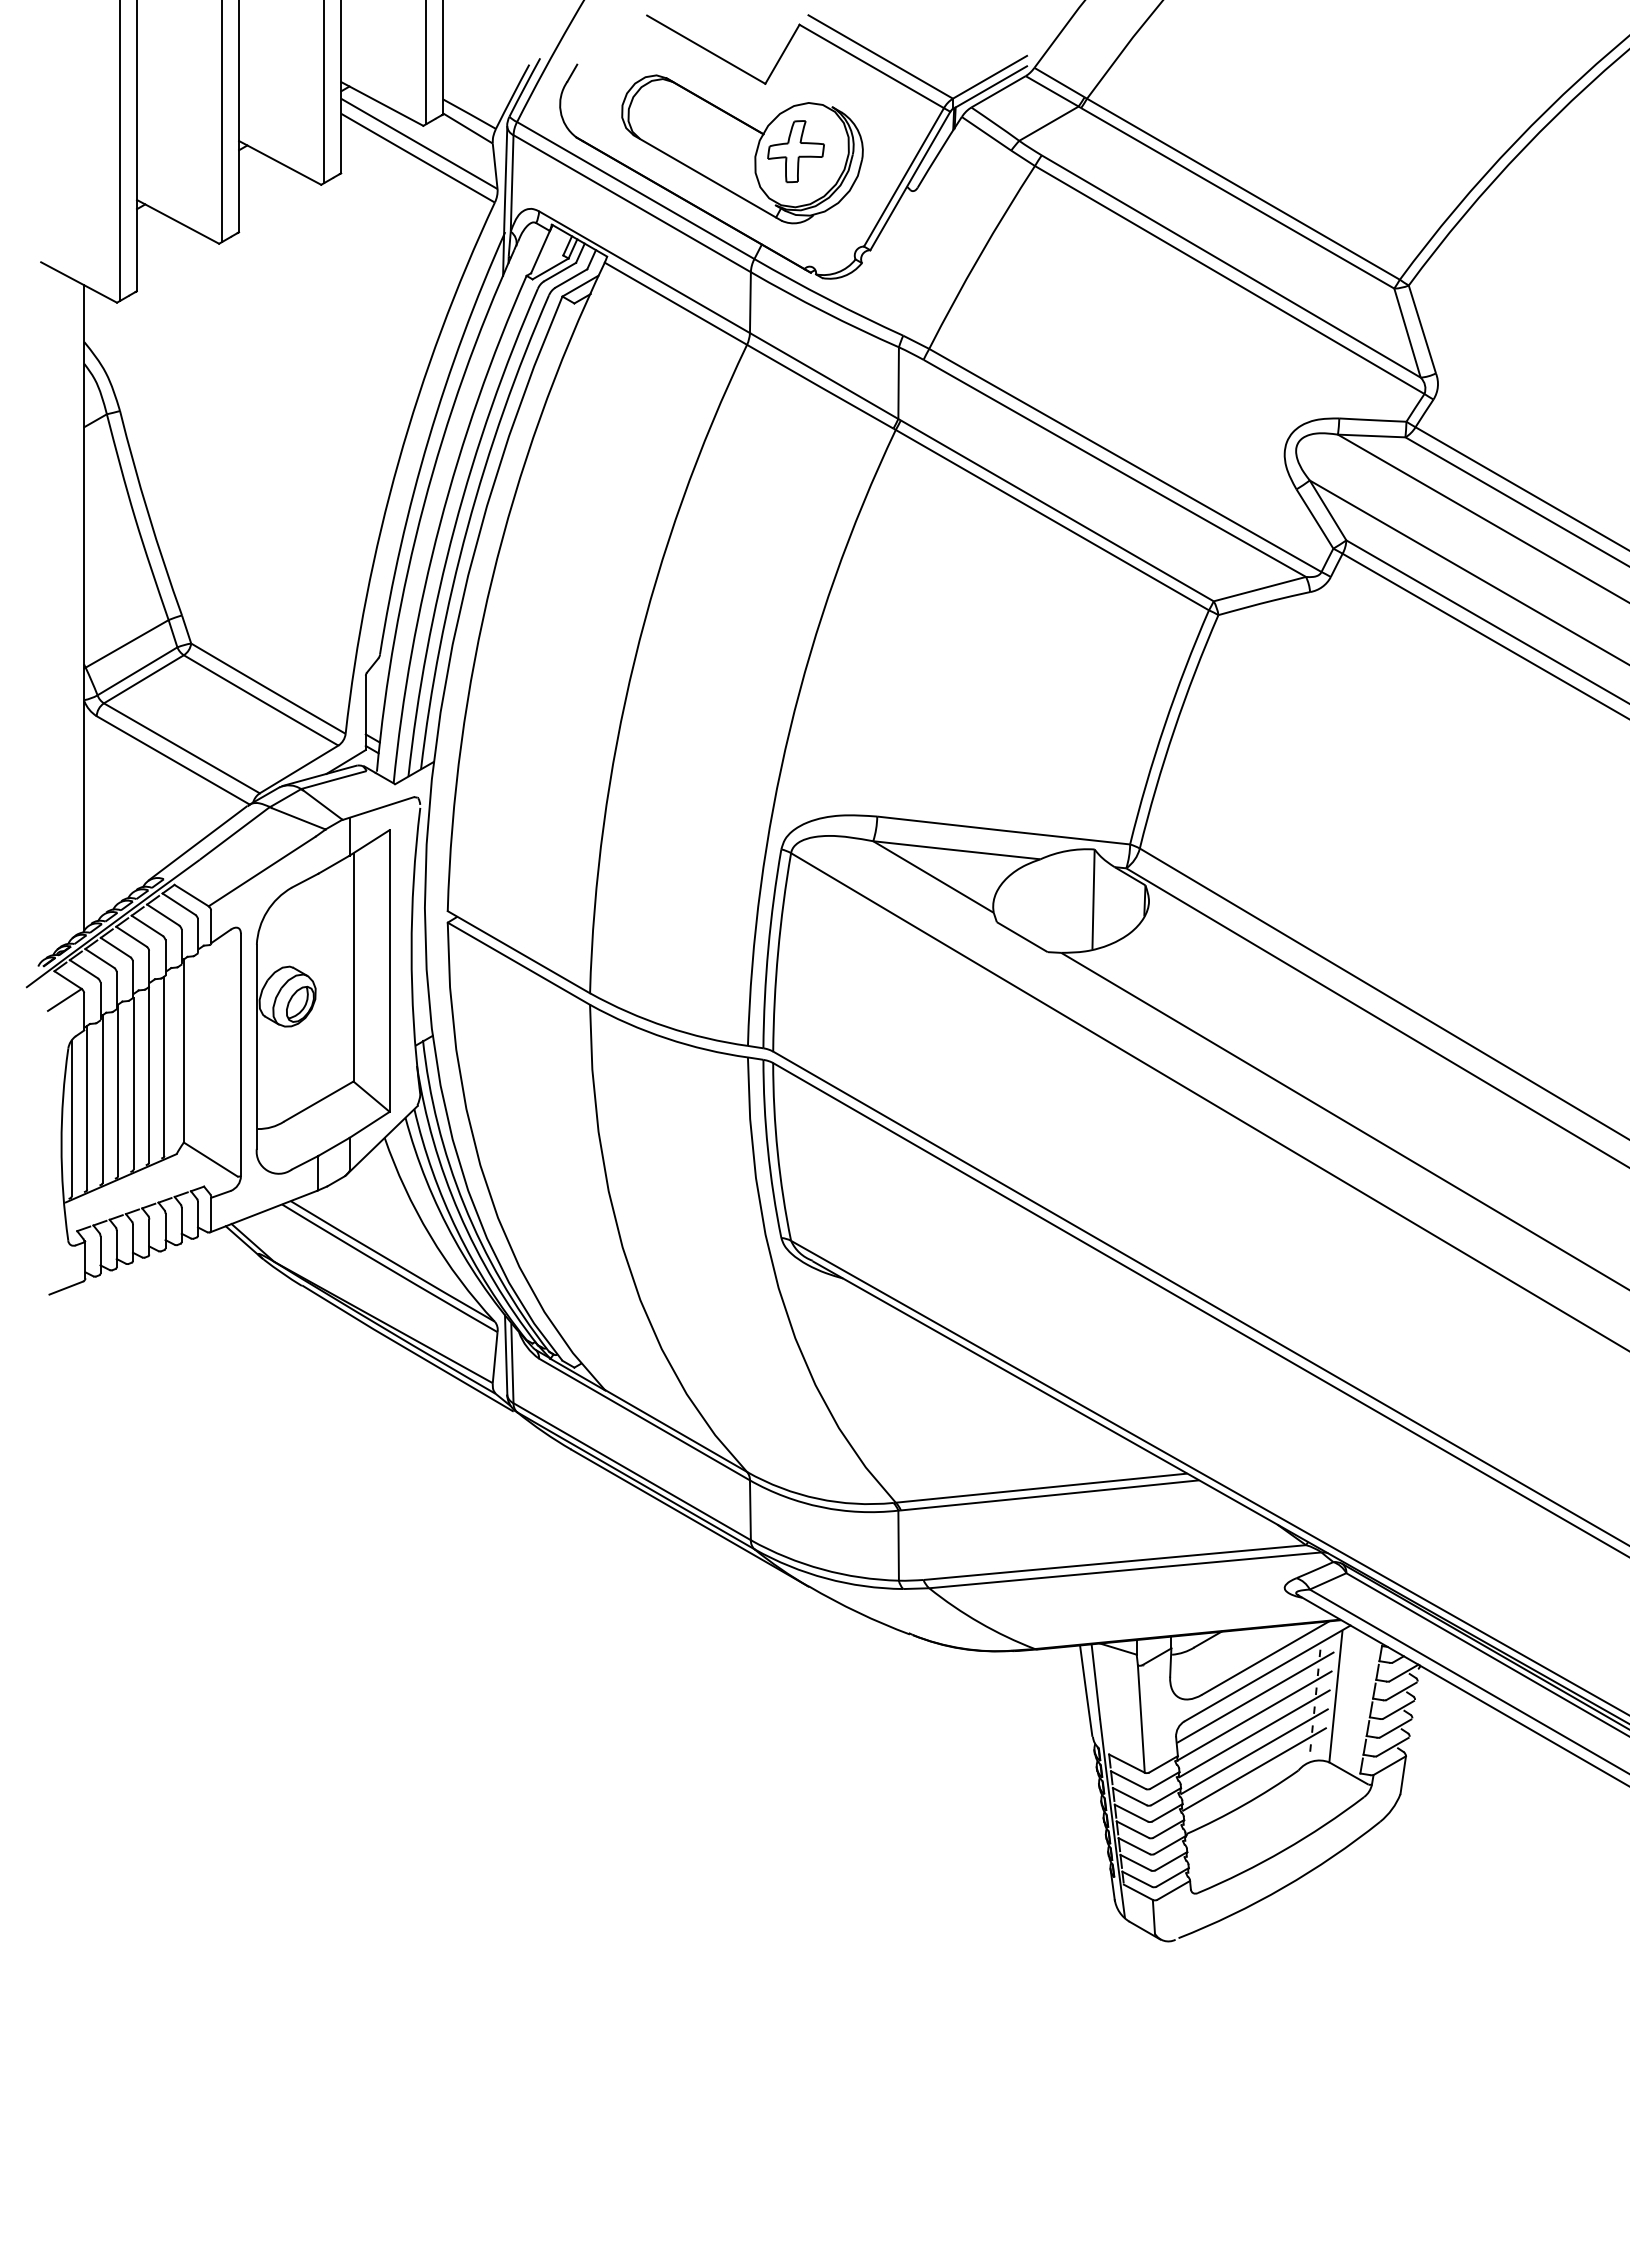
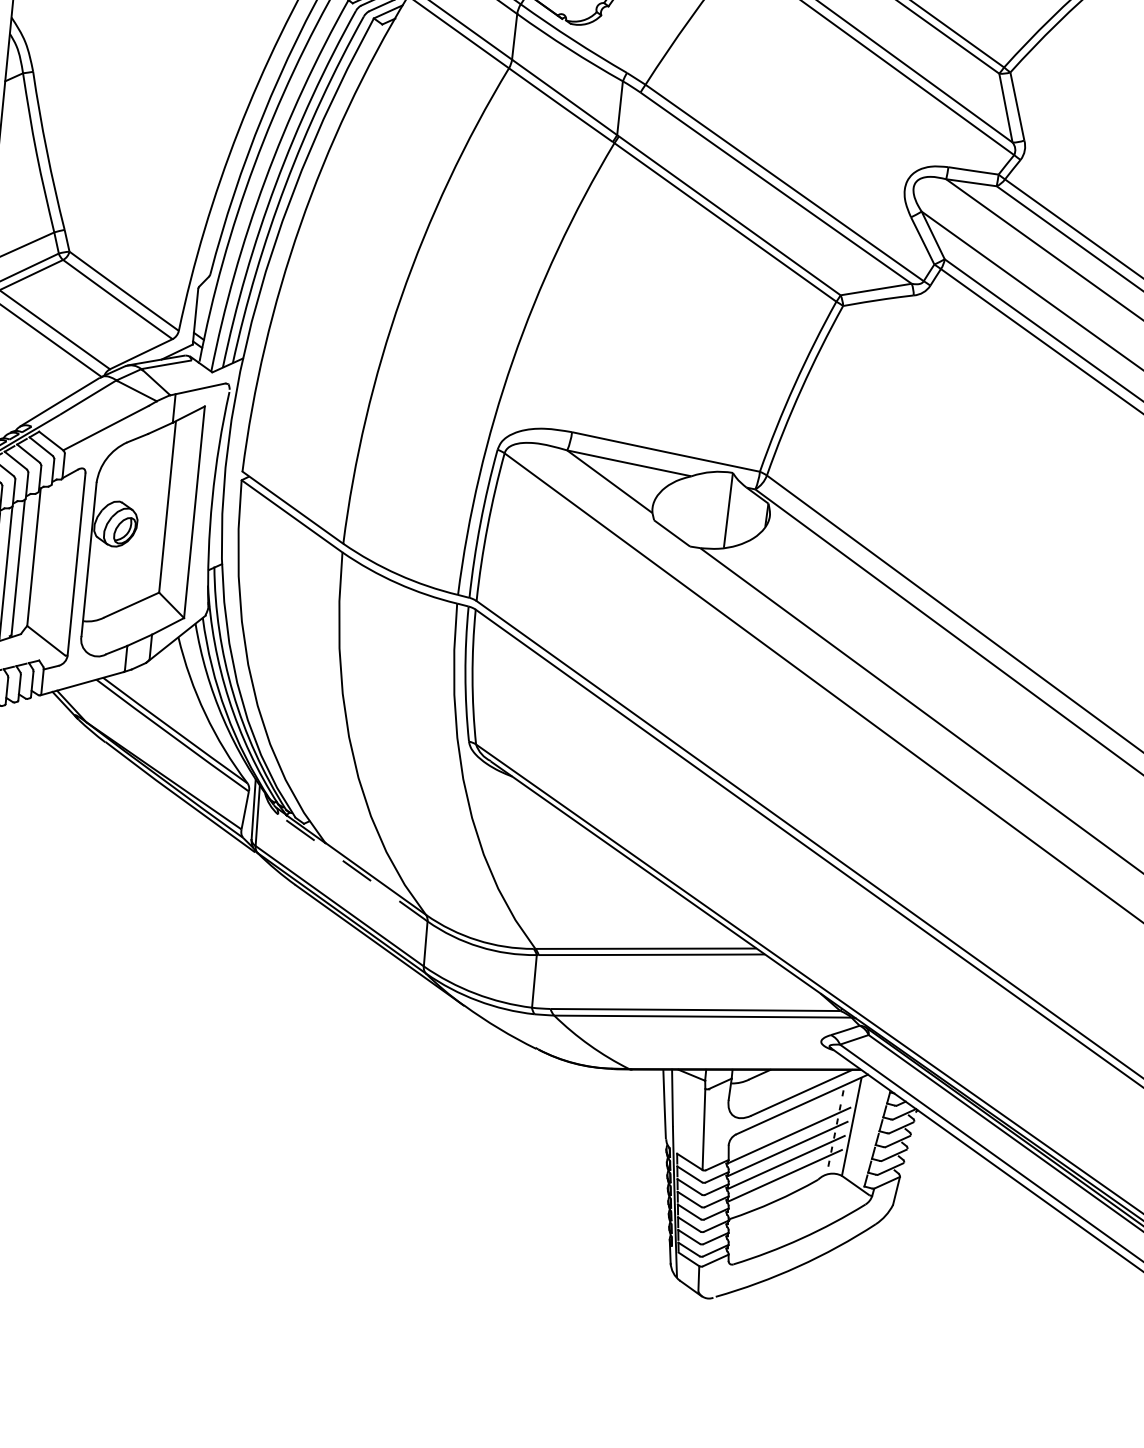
line: (644, 1419) -> (352, 867), solid -> dashed
line: (1255, 1697) -> (791, 1121), removed

